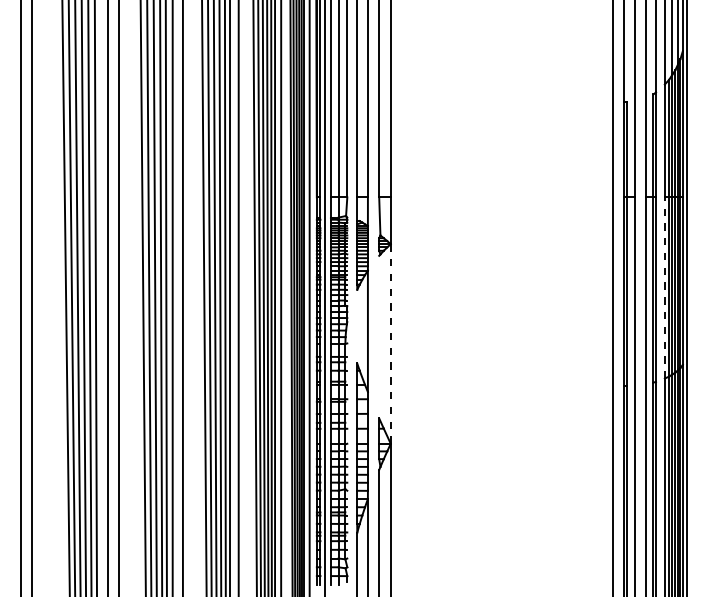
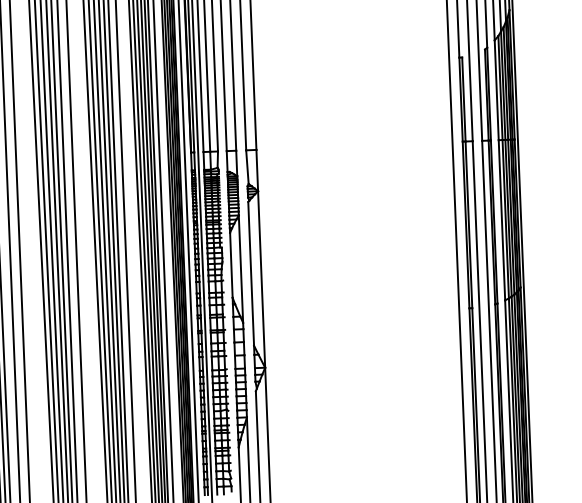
line: (664, 287) -> (501, 219), dashed -> solid
line: (357, 326) -> (231, 265), added
line: (379, 336) -> (251, 273), added
line: (390, 343) -> (261, 279), dashed -> solid

